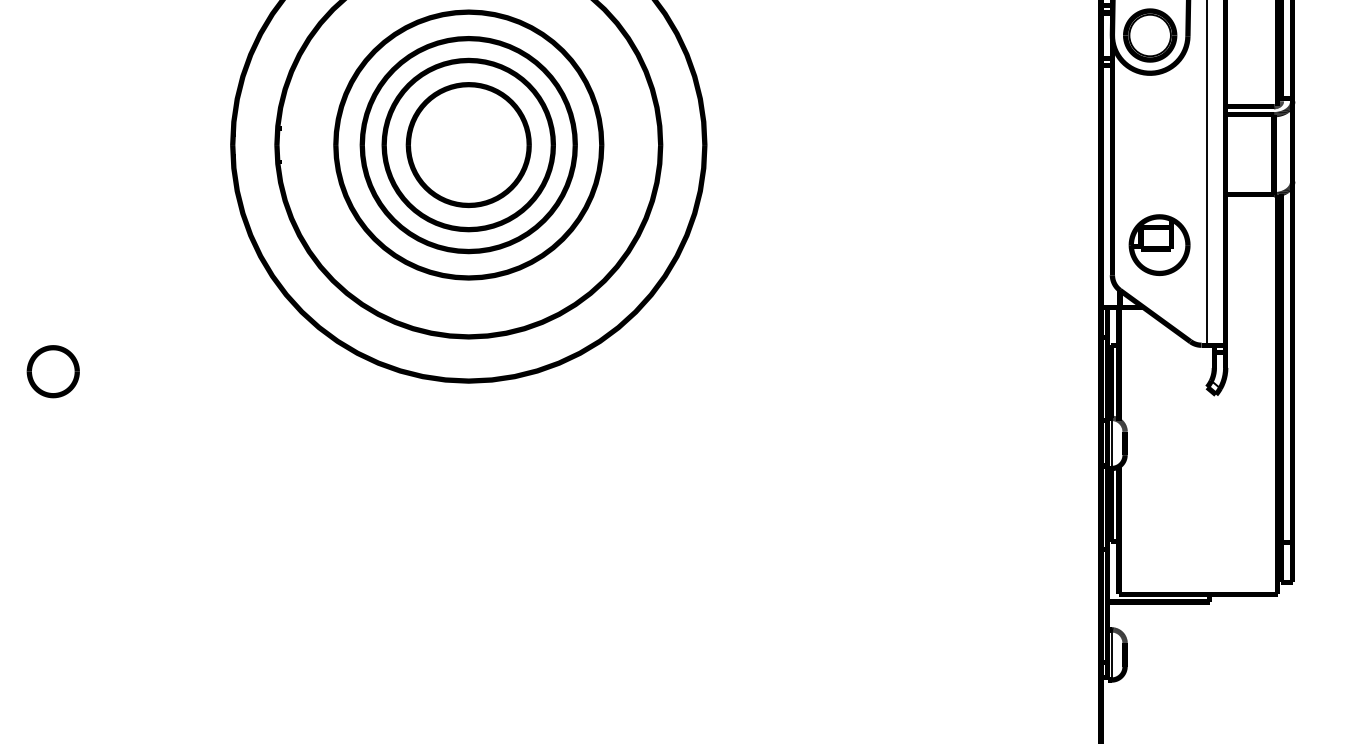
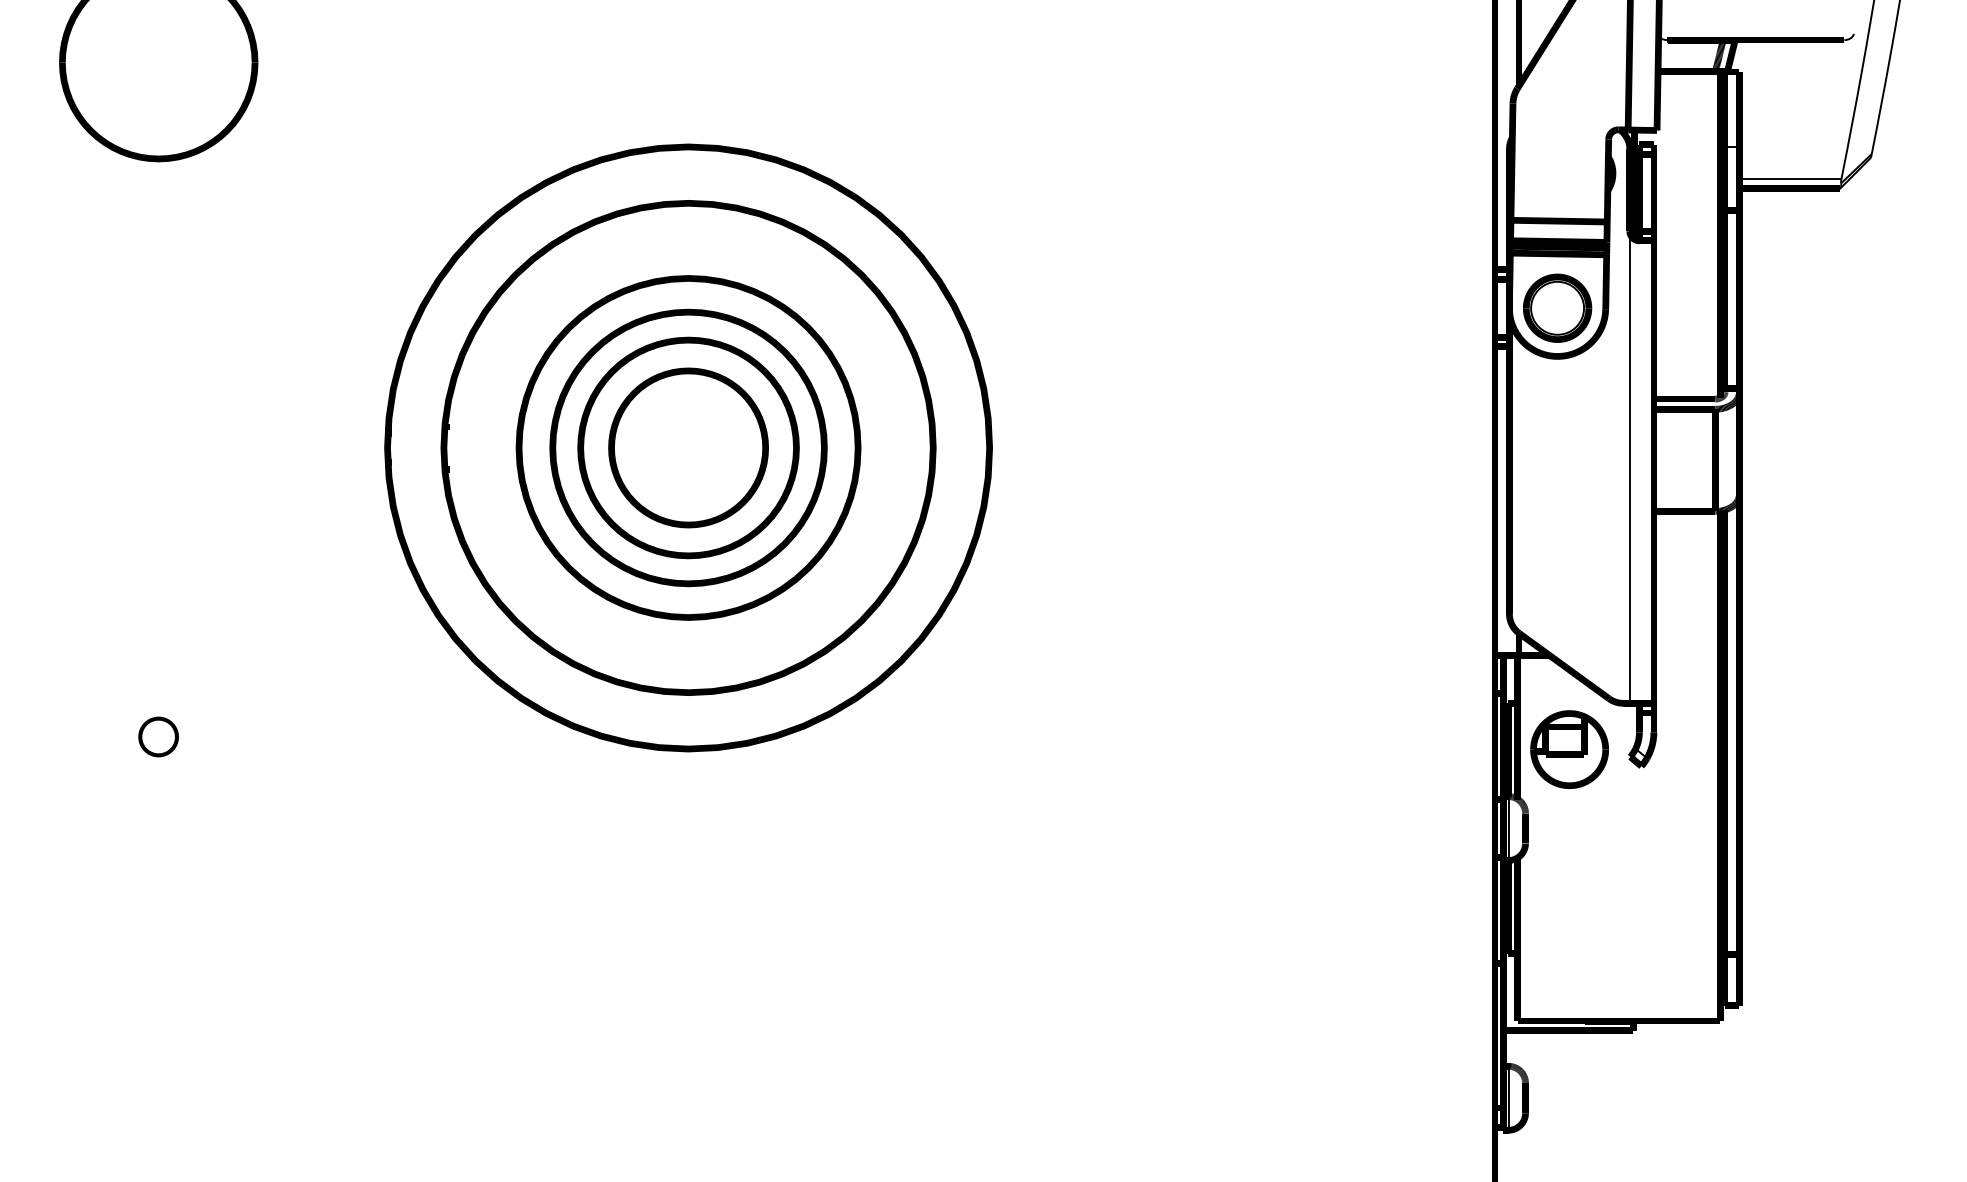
part: (1159, 245) -> (1569, 749), moved
part: (53, 371) -> (158, 736), size x0.6

